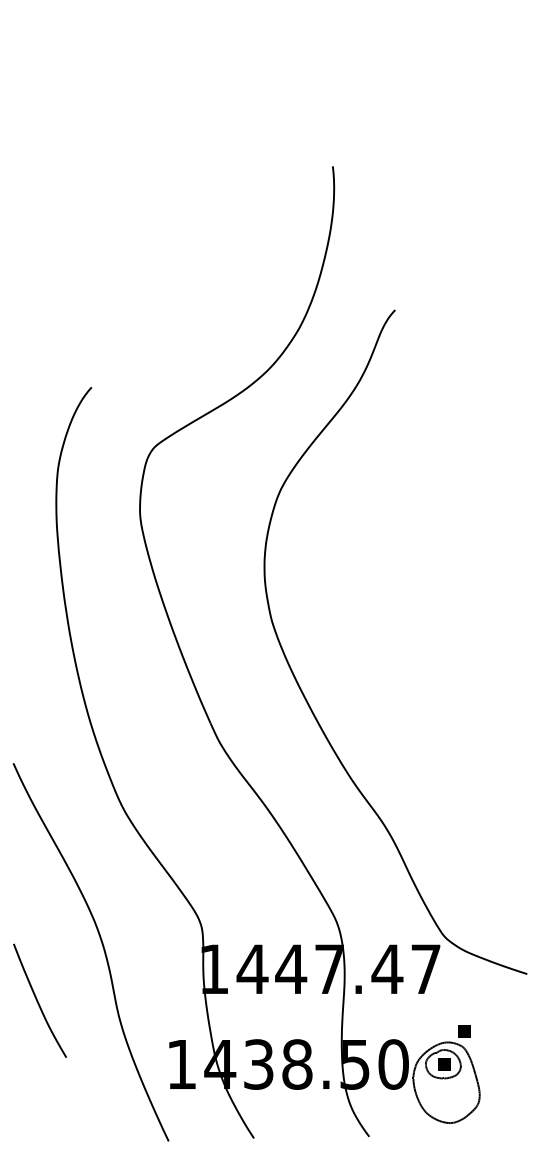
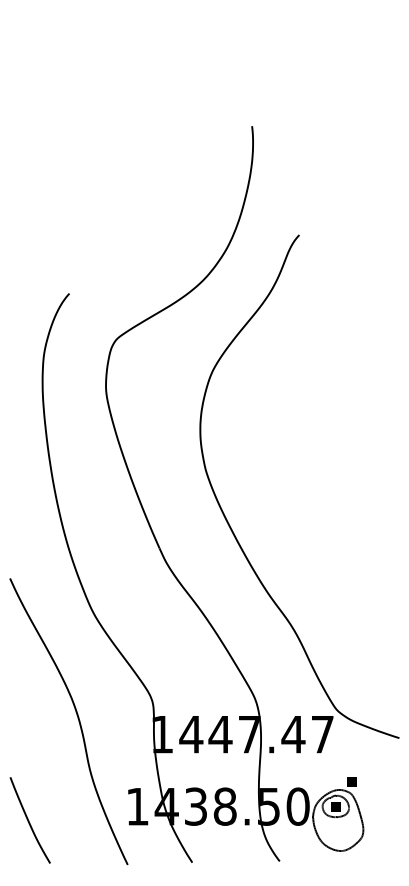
curve: (39, 1000) -> (29, 820), moved

